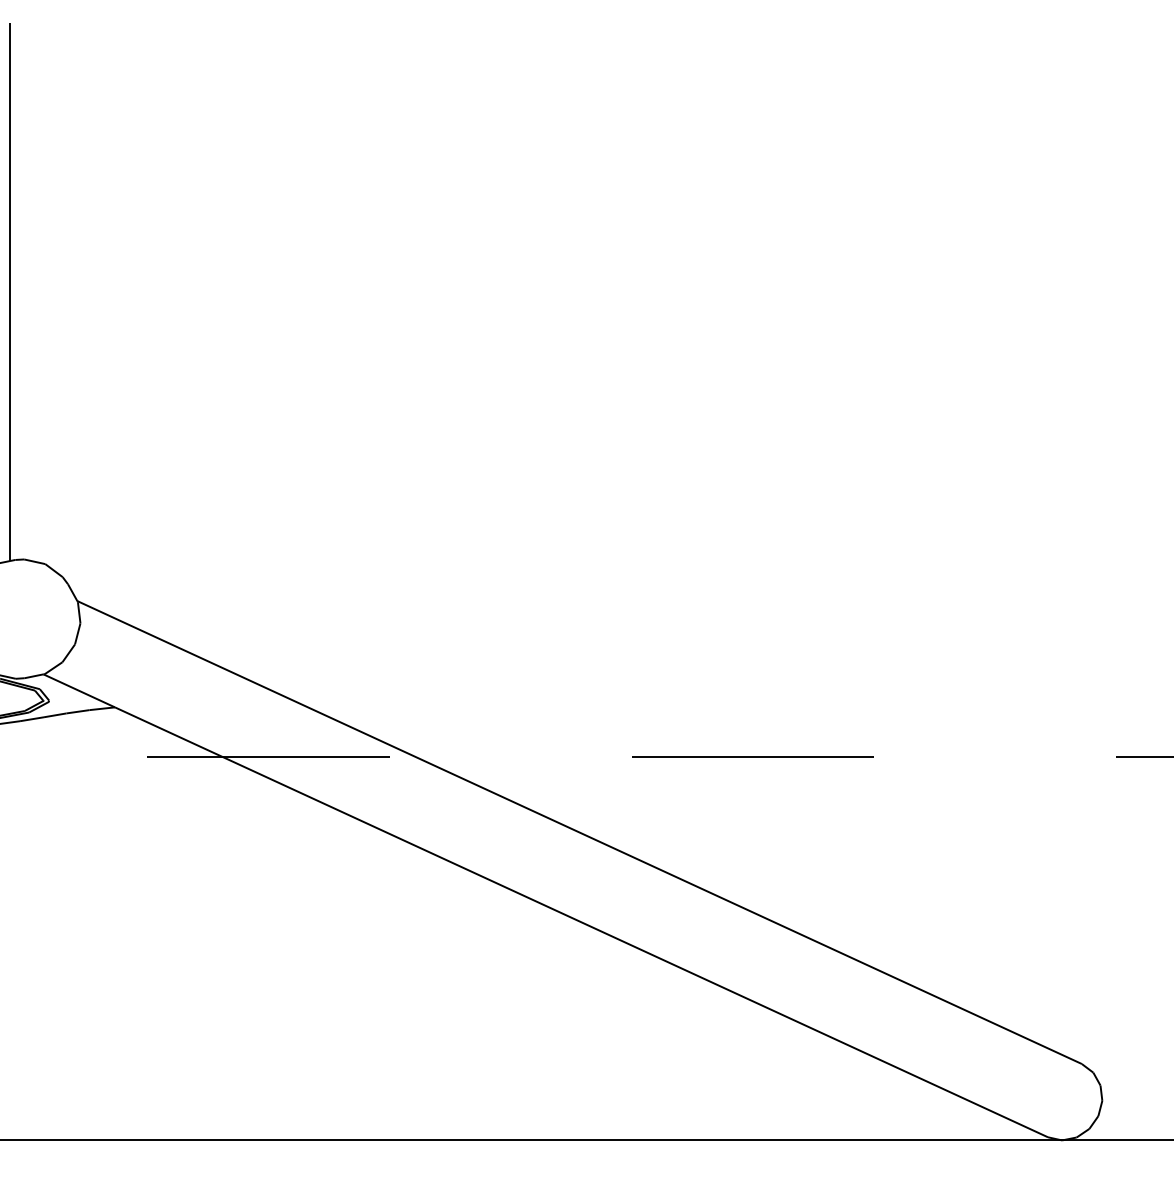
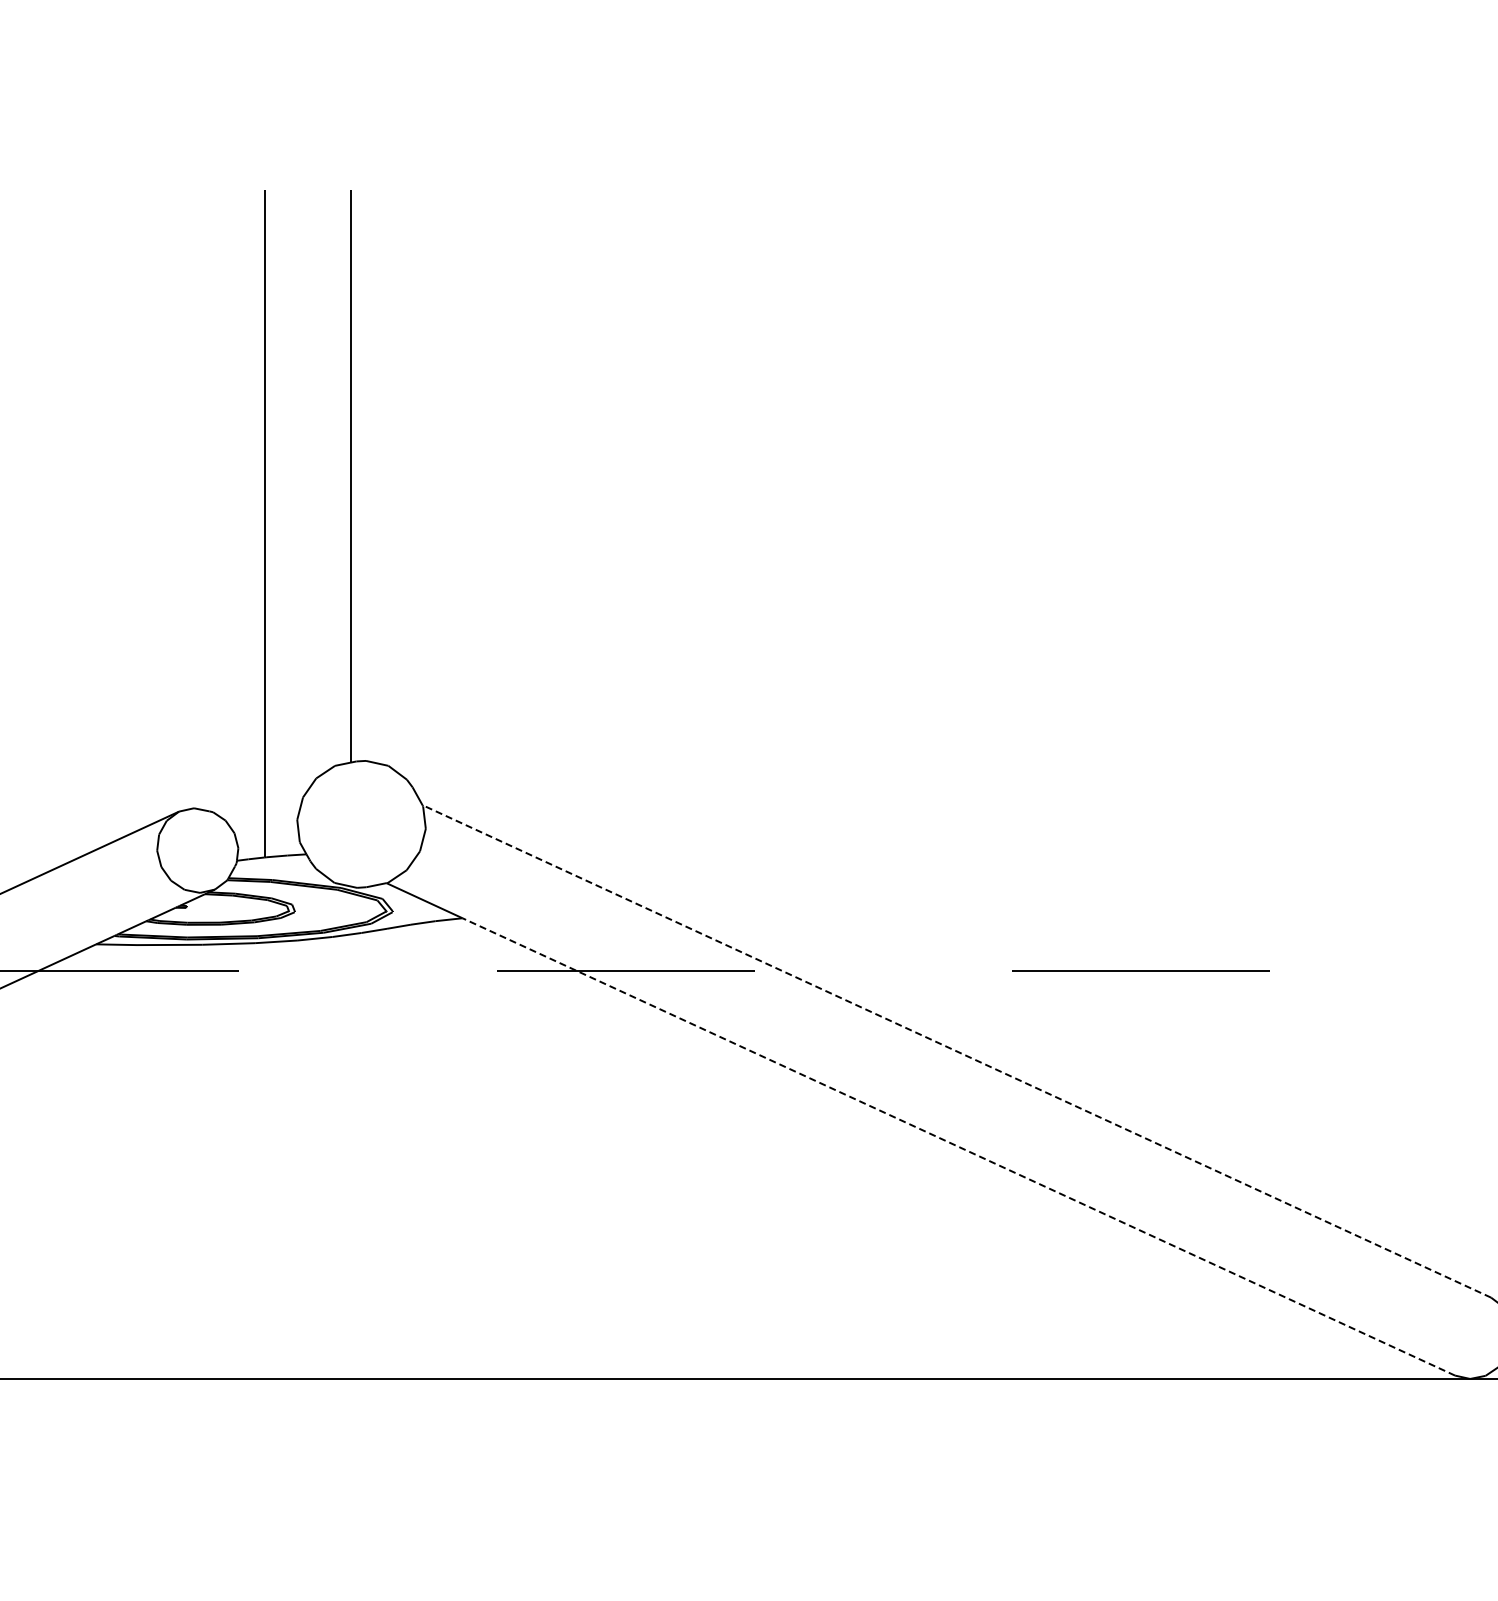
line: (579, 832) -> (956, 1051), solid -> dashed
line: (581, 921) -> (958, 1146), solid -> dashed

